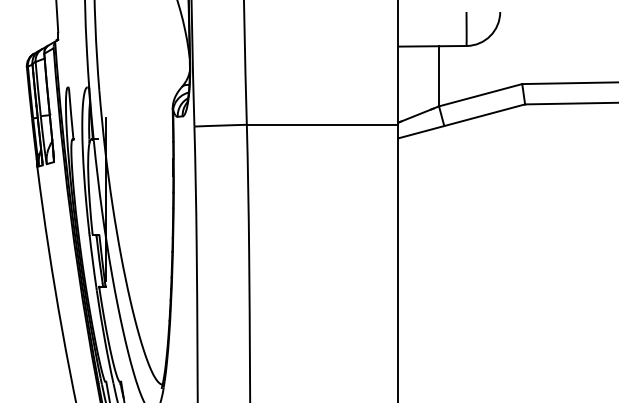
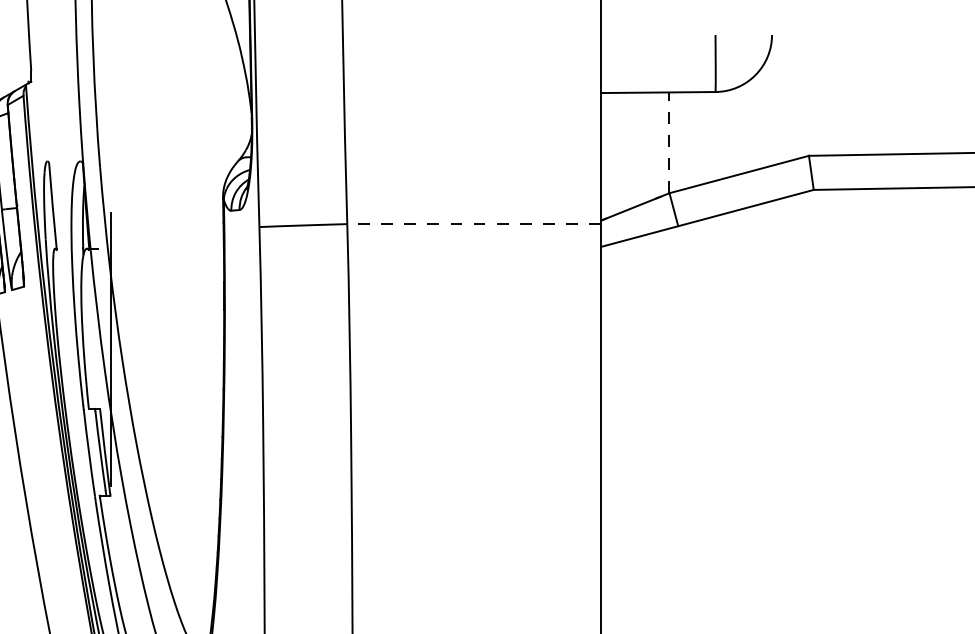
line: (439, 75) -> (670, 141), solid -> dashed
line: (322, 124) -> (474, 223), solid -> dashed

